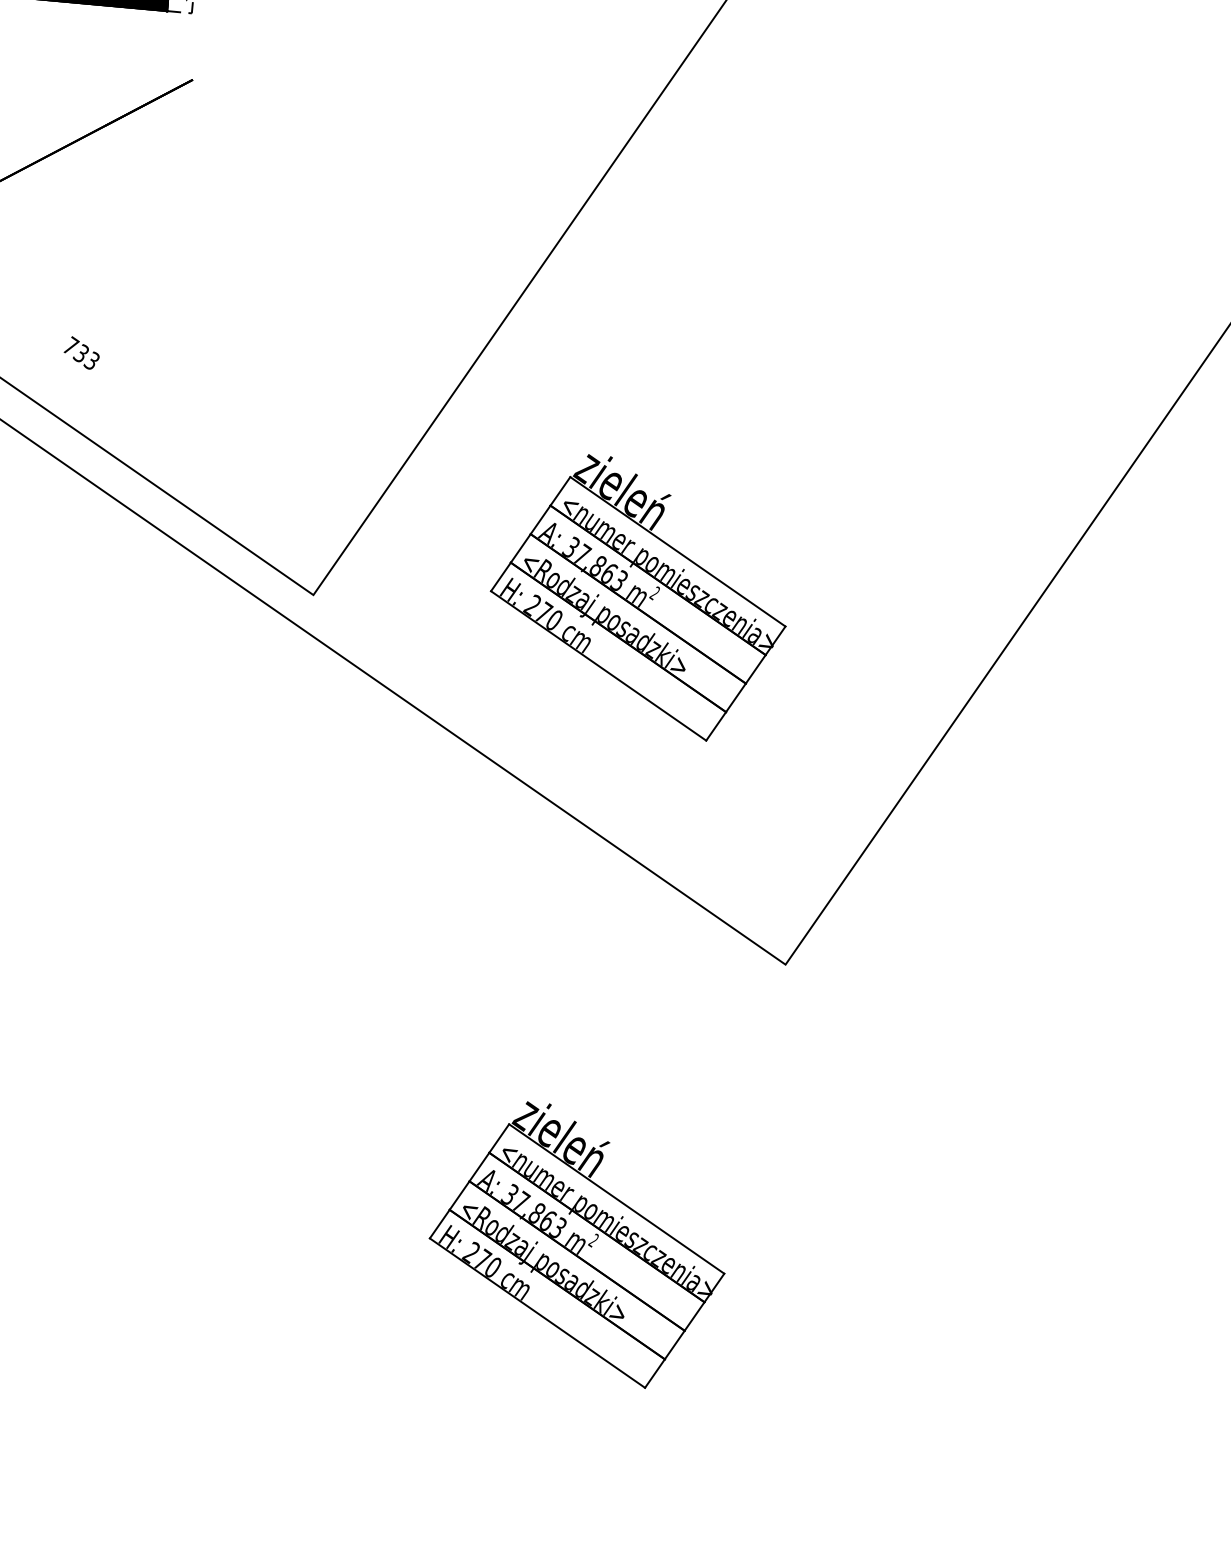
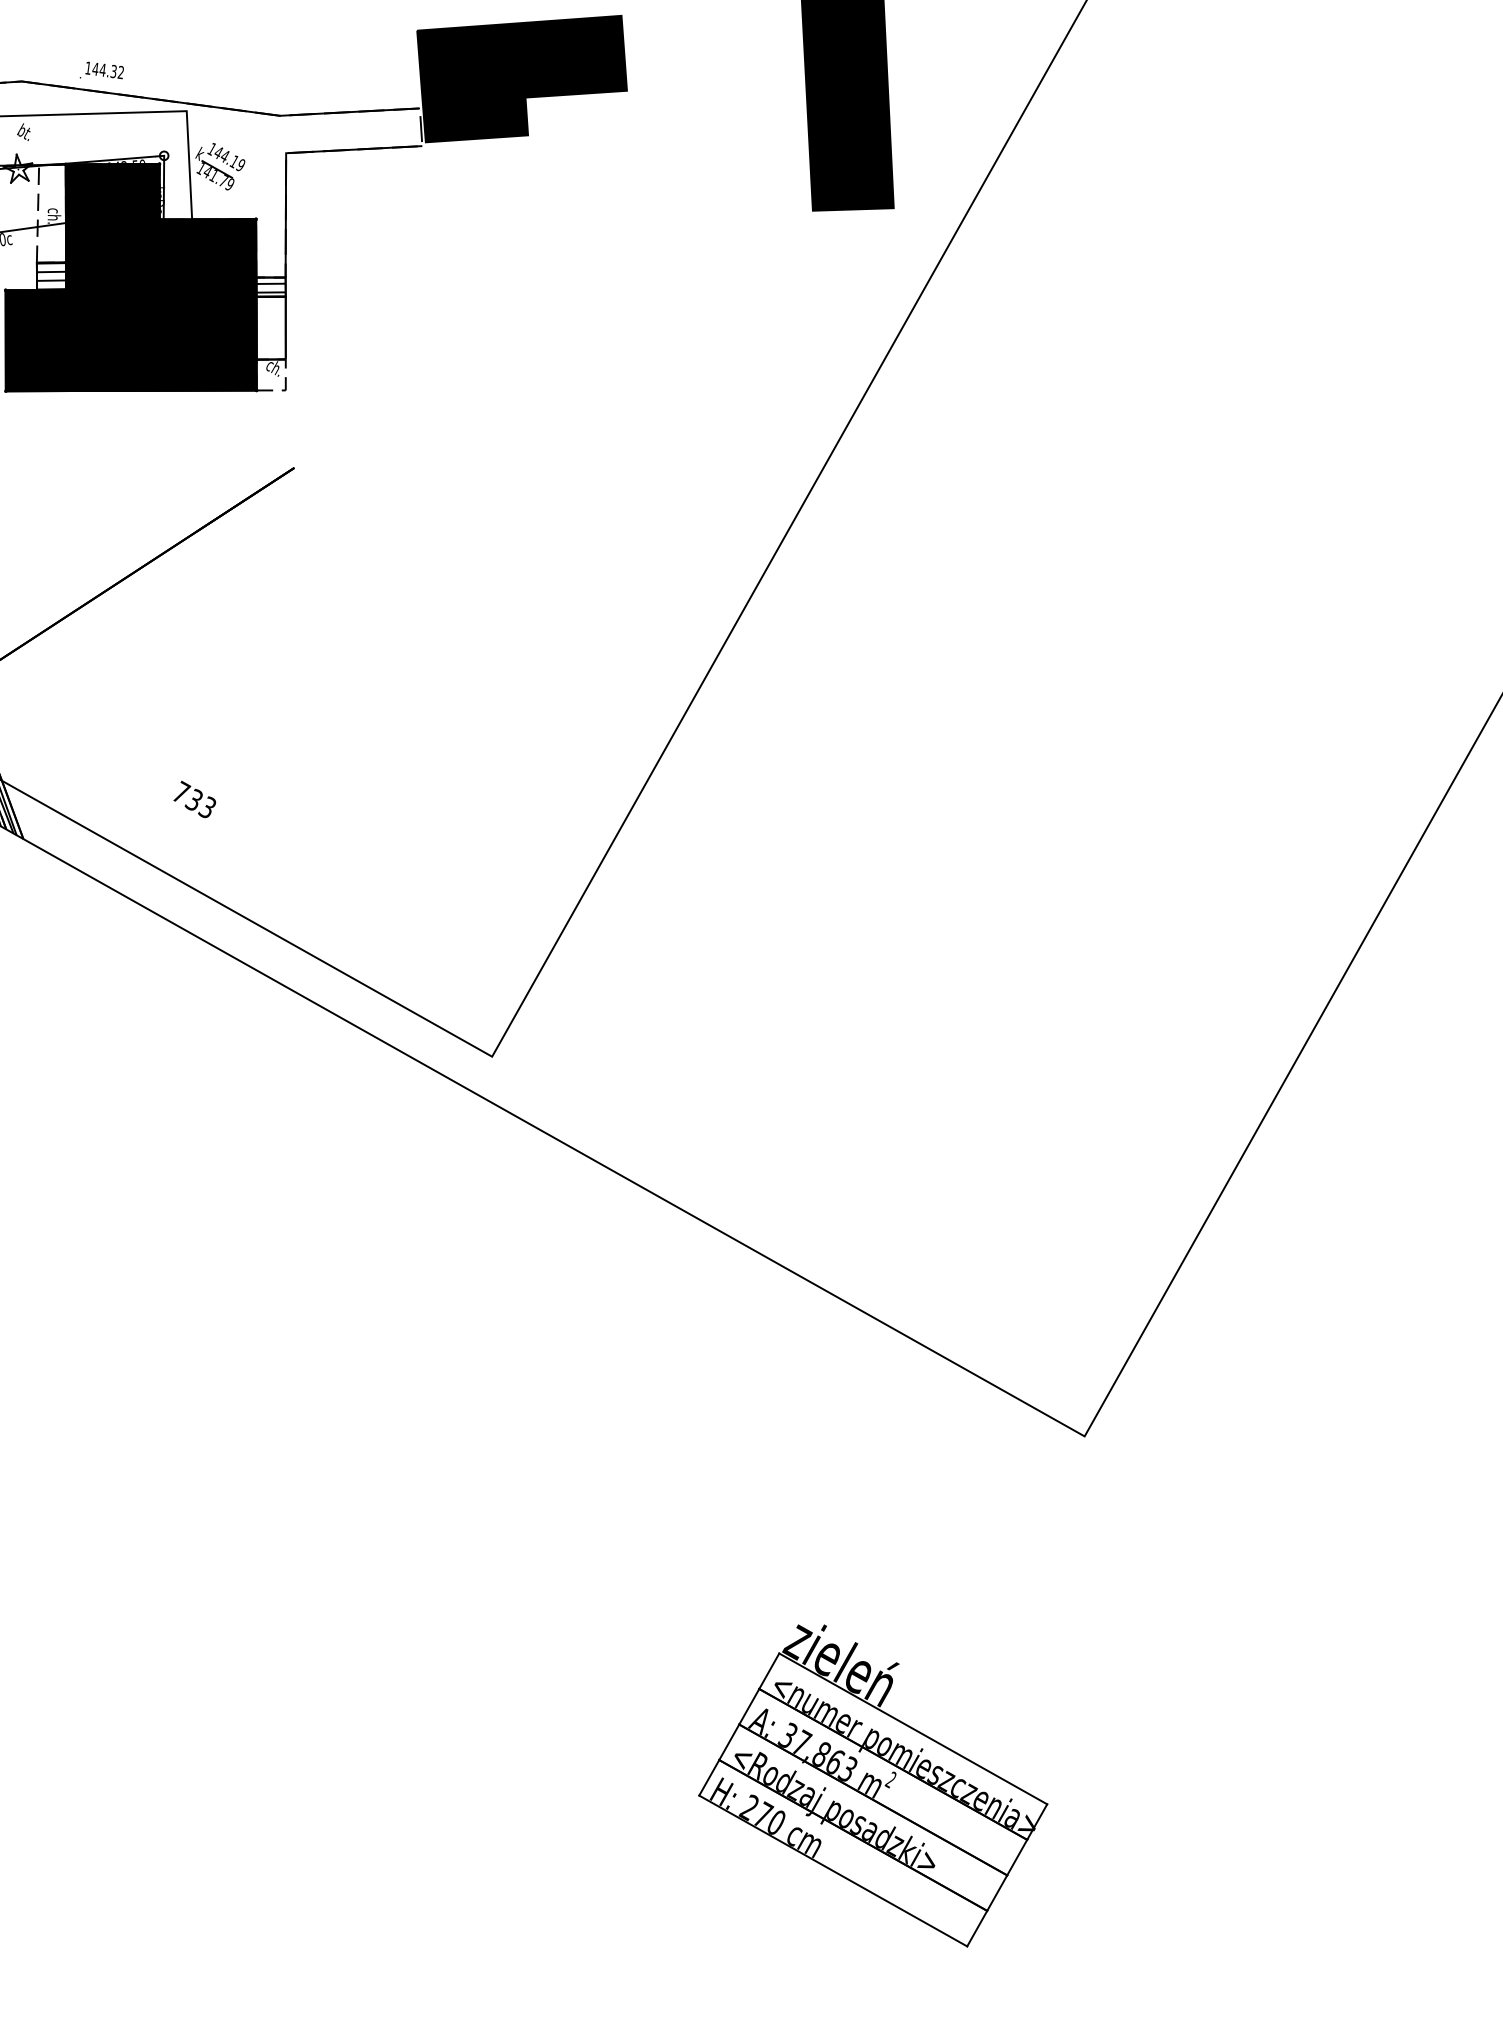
part: (639, 596) -> (873, 1022), removed

